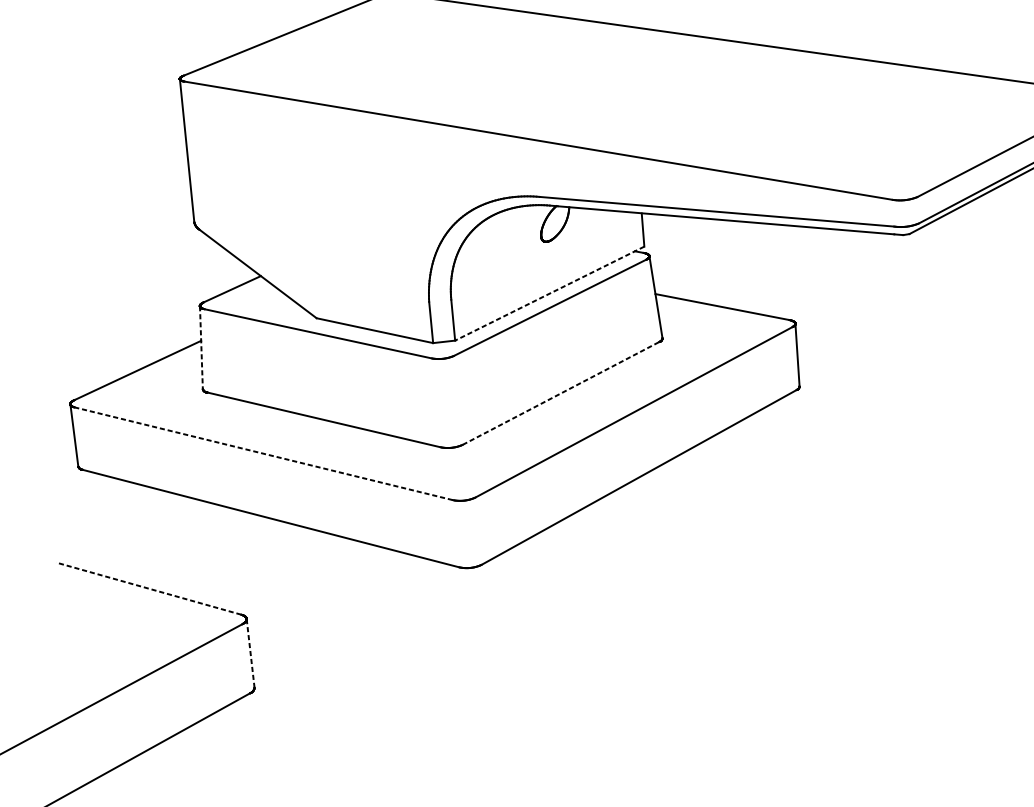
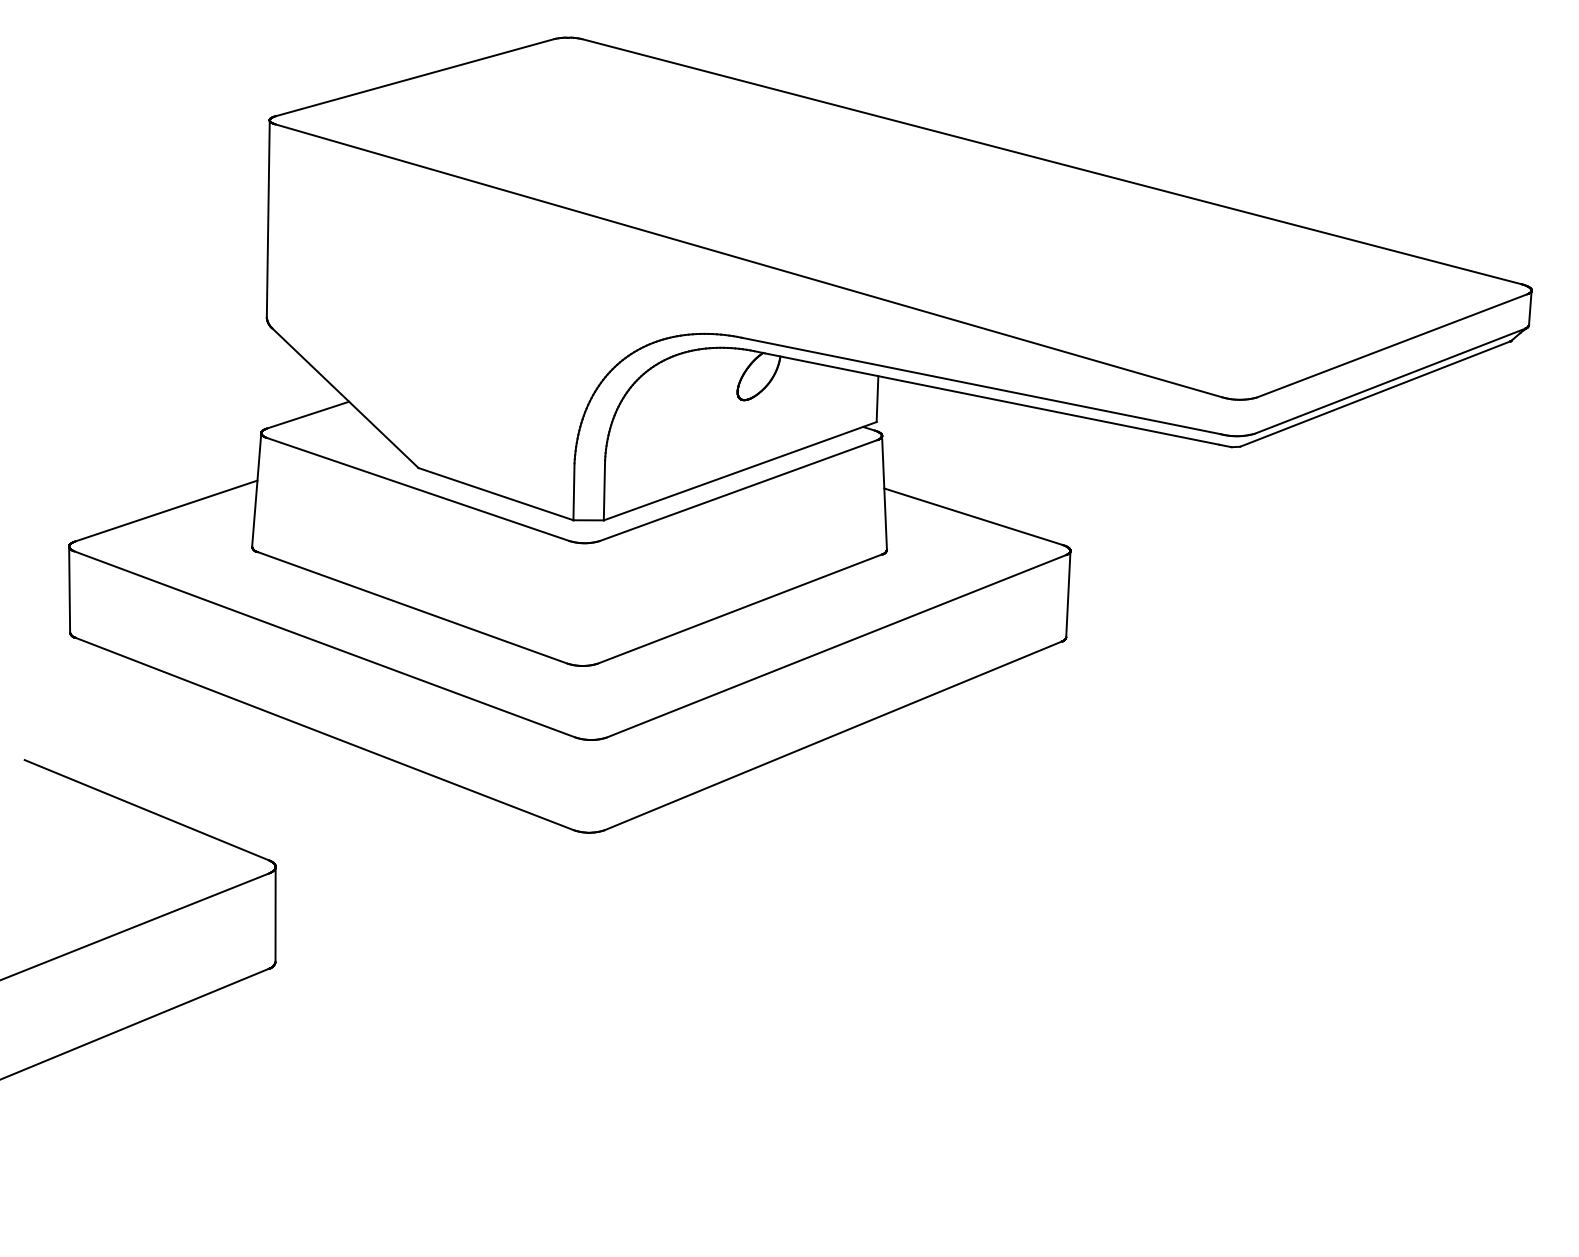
line: (549, 293) -> (740, 471), dashed -> solid
line: (201, 348) -> (256, 490), dashed -> solid
line: (561, 392) -> (740, 608), dashed -> solid
line: (263, 453) -> (324, 644), dashed -> solid
line: (148, 588) -> (146, 810), dashed -> solid
line: (250, 654) -> (275, 915), dashed -> solid

